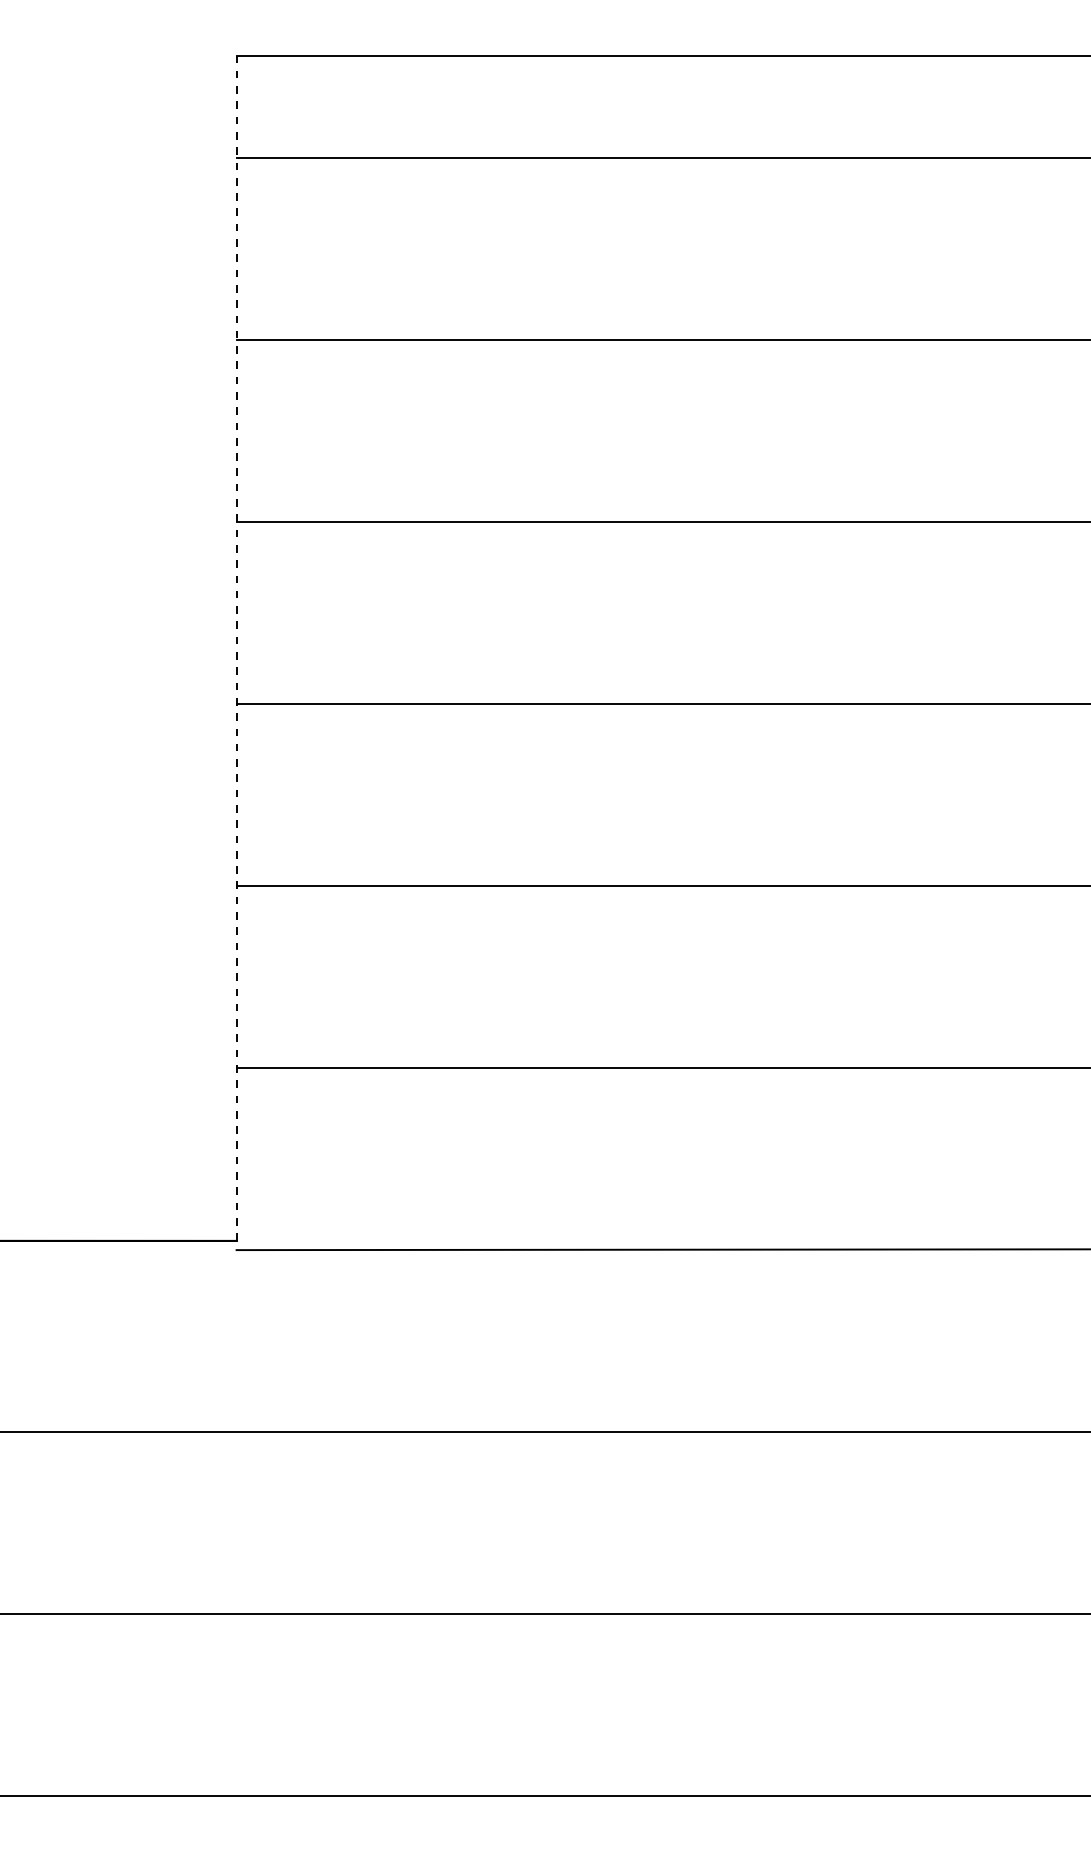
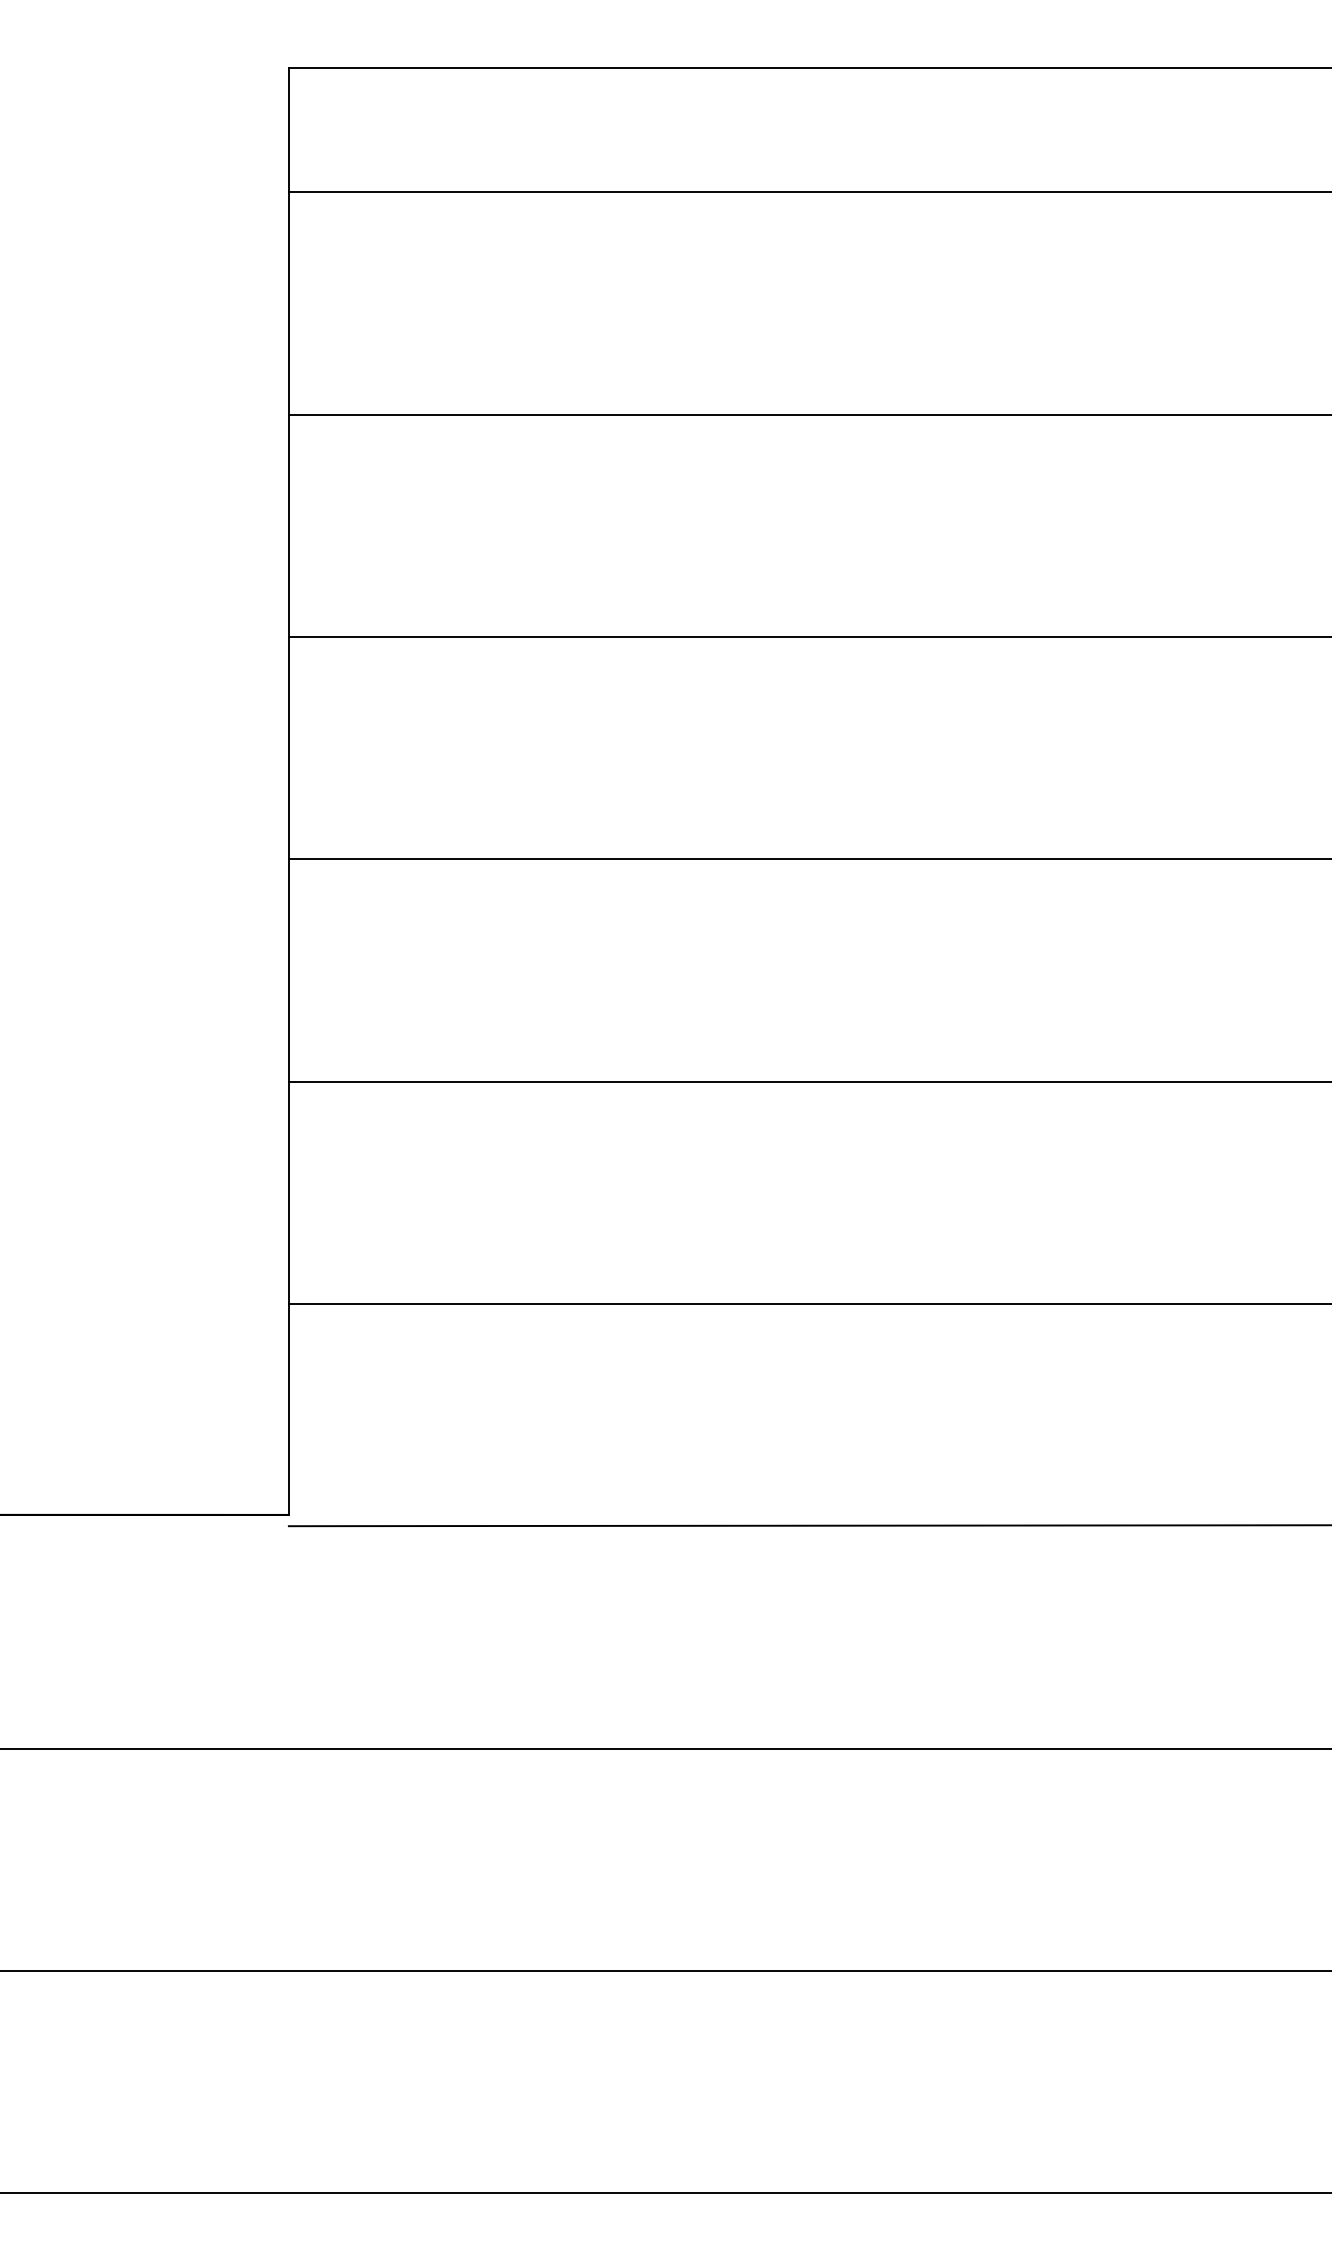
line: (236, 648) -> (288, 791), dashed -> solid

